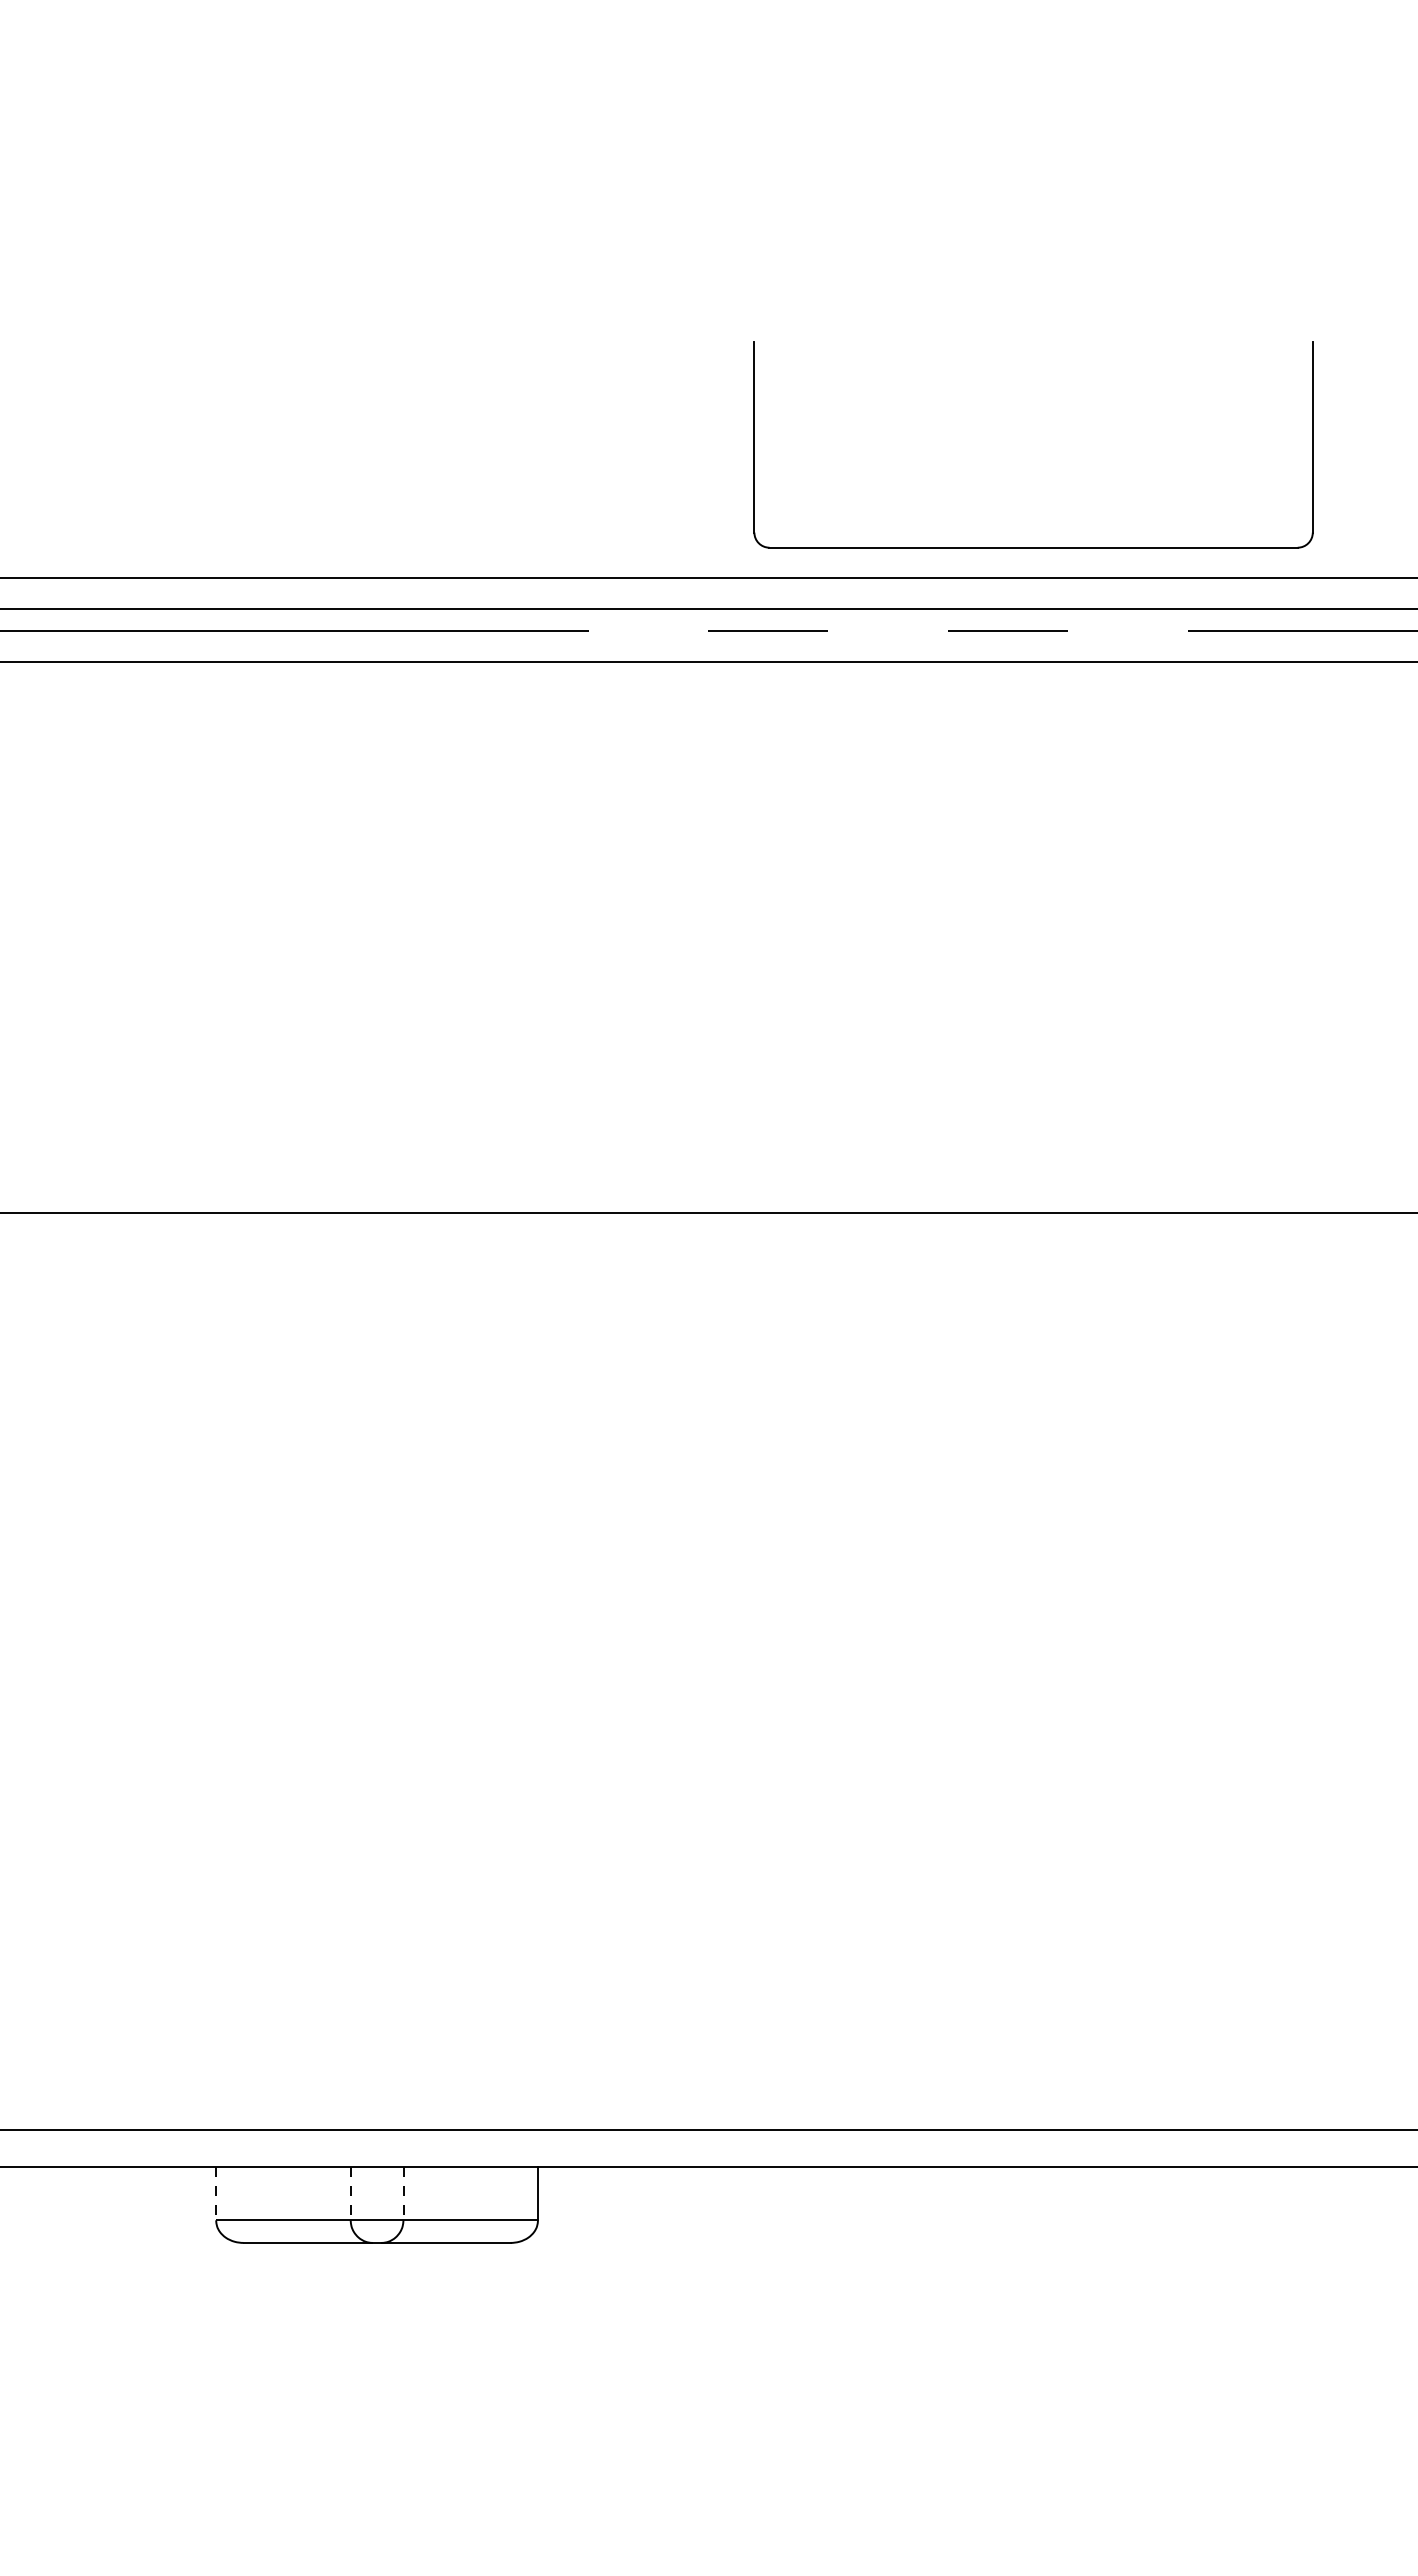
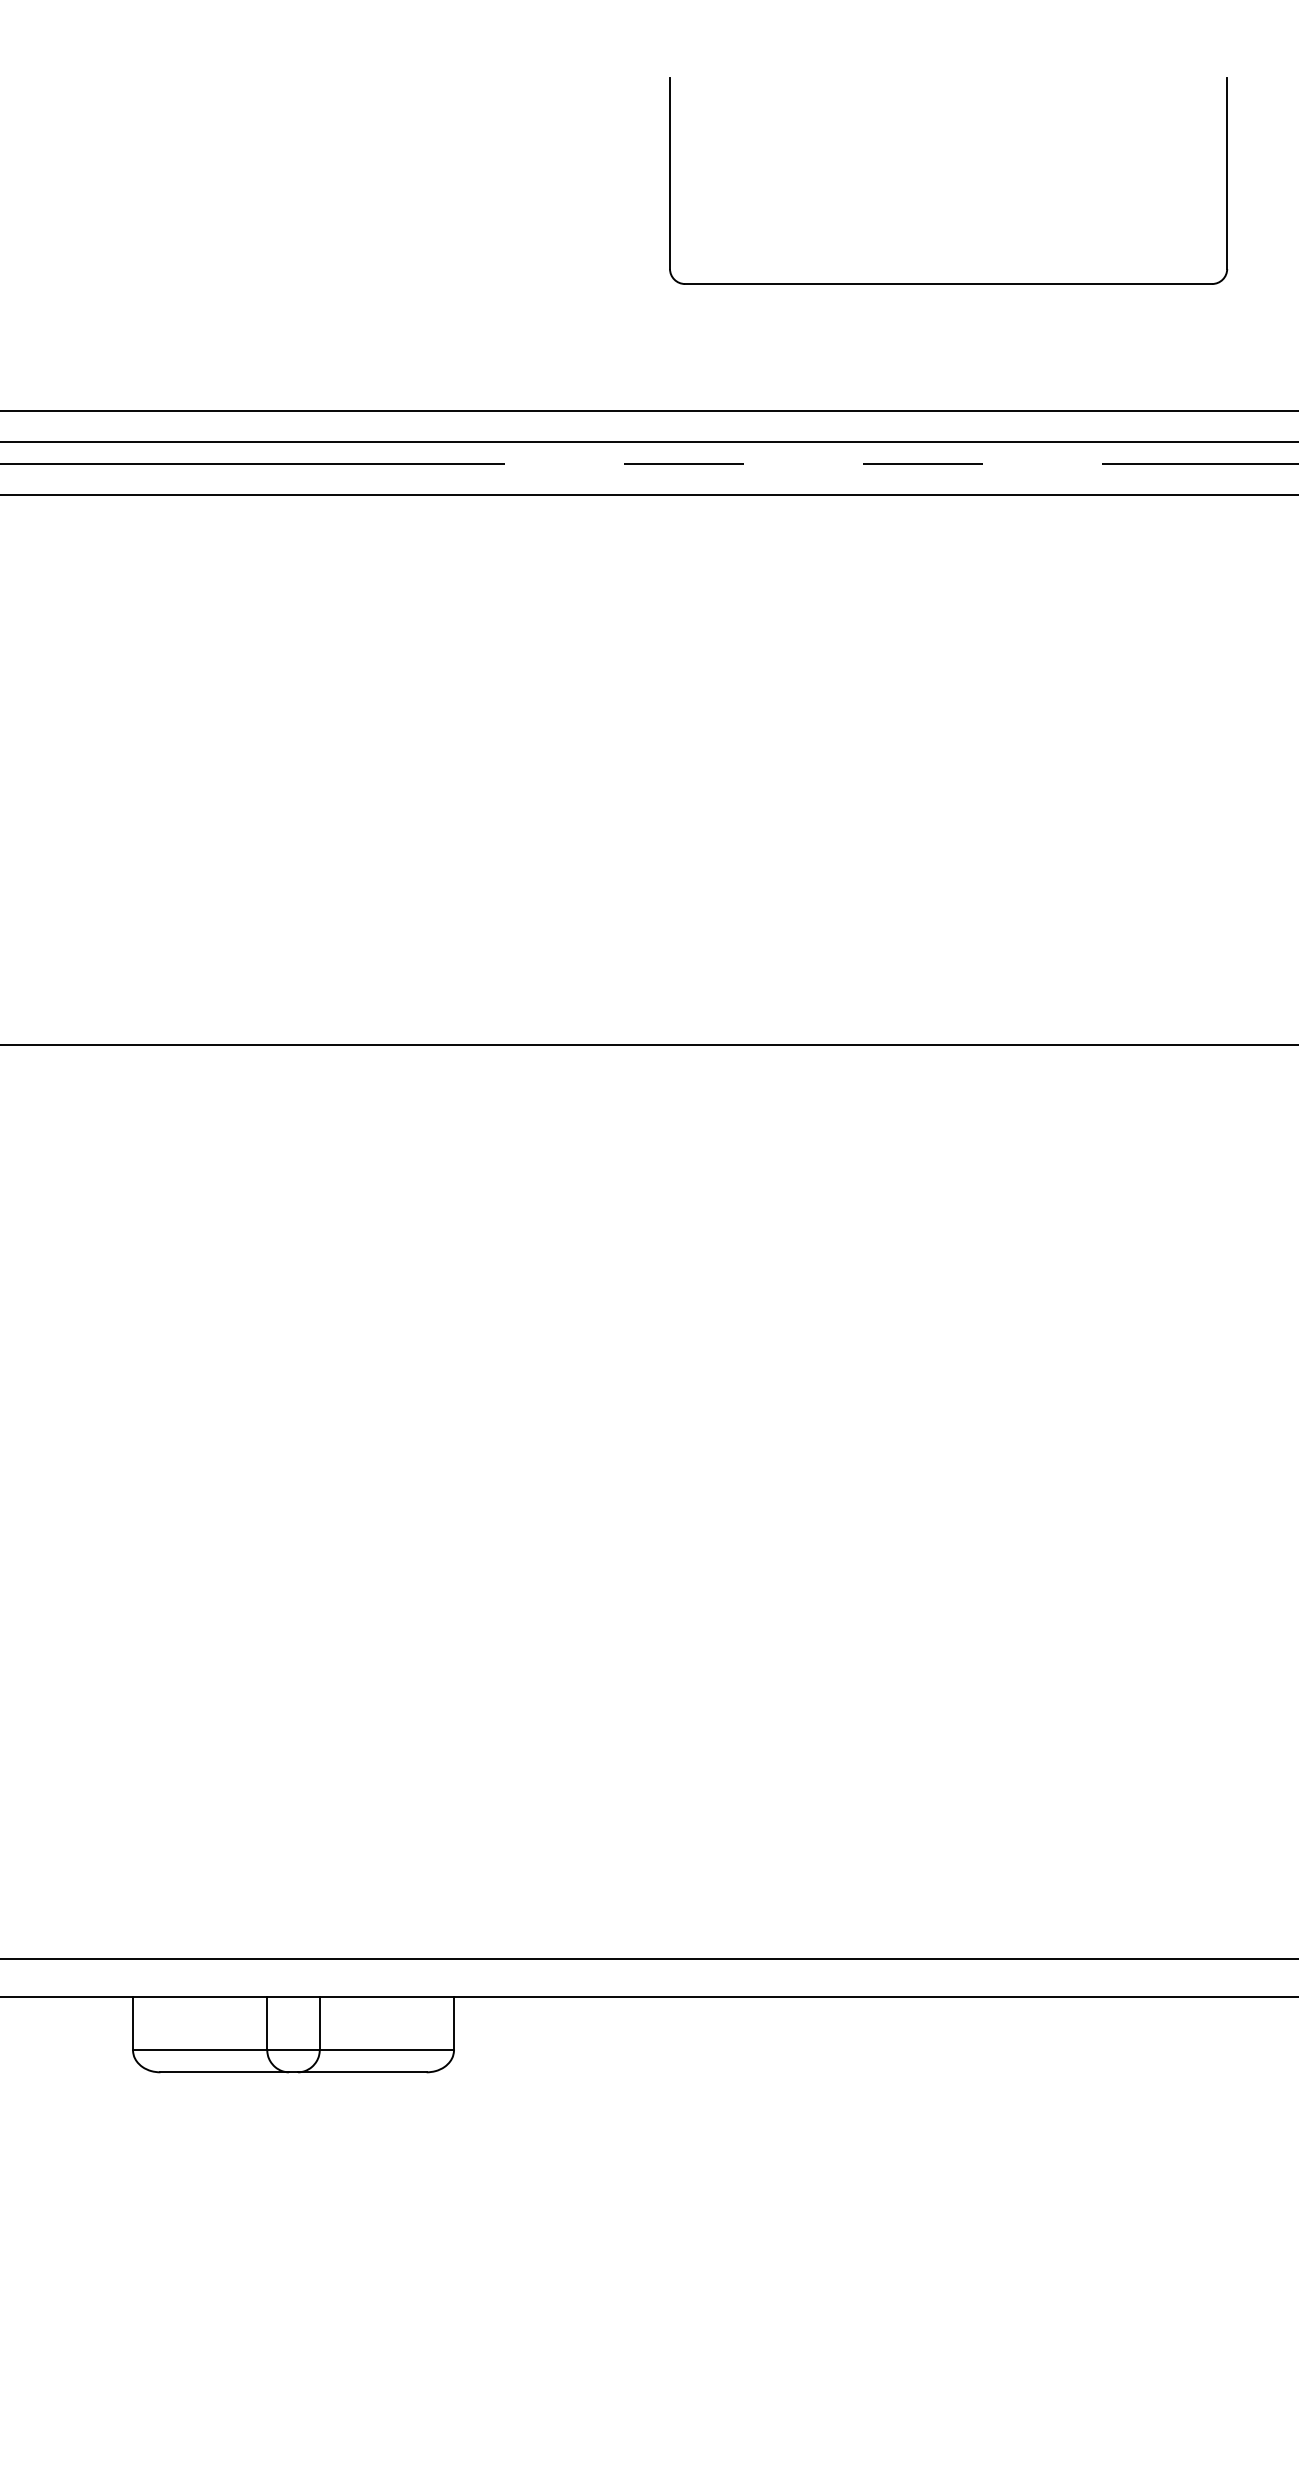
part: (1033, 547) -> (948, 283), moved
line: (216, 2194) -> (133, 2023), dashed -> solid
line: (350, 2194) -> (267, 2023), dashed -> solid
line: (403, 2194) -> (319, 2023), dashed -> solid

